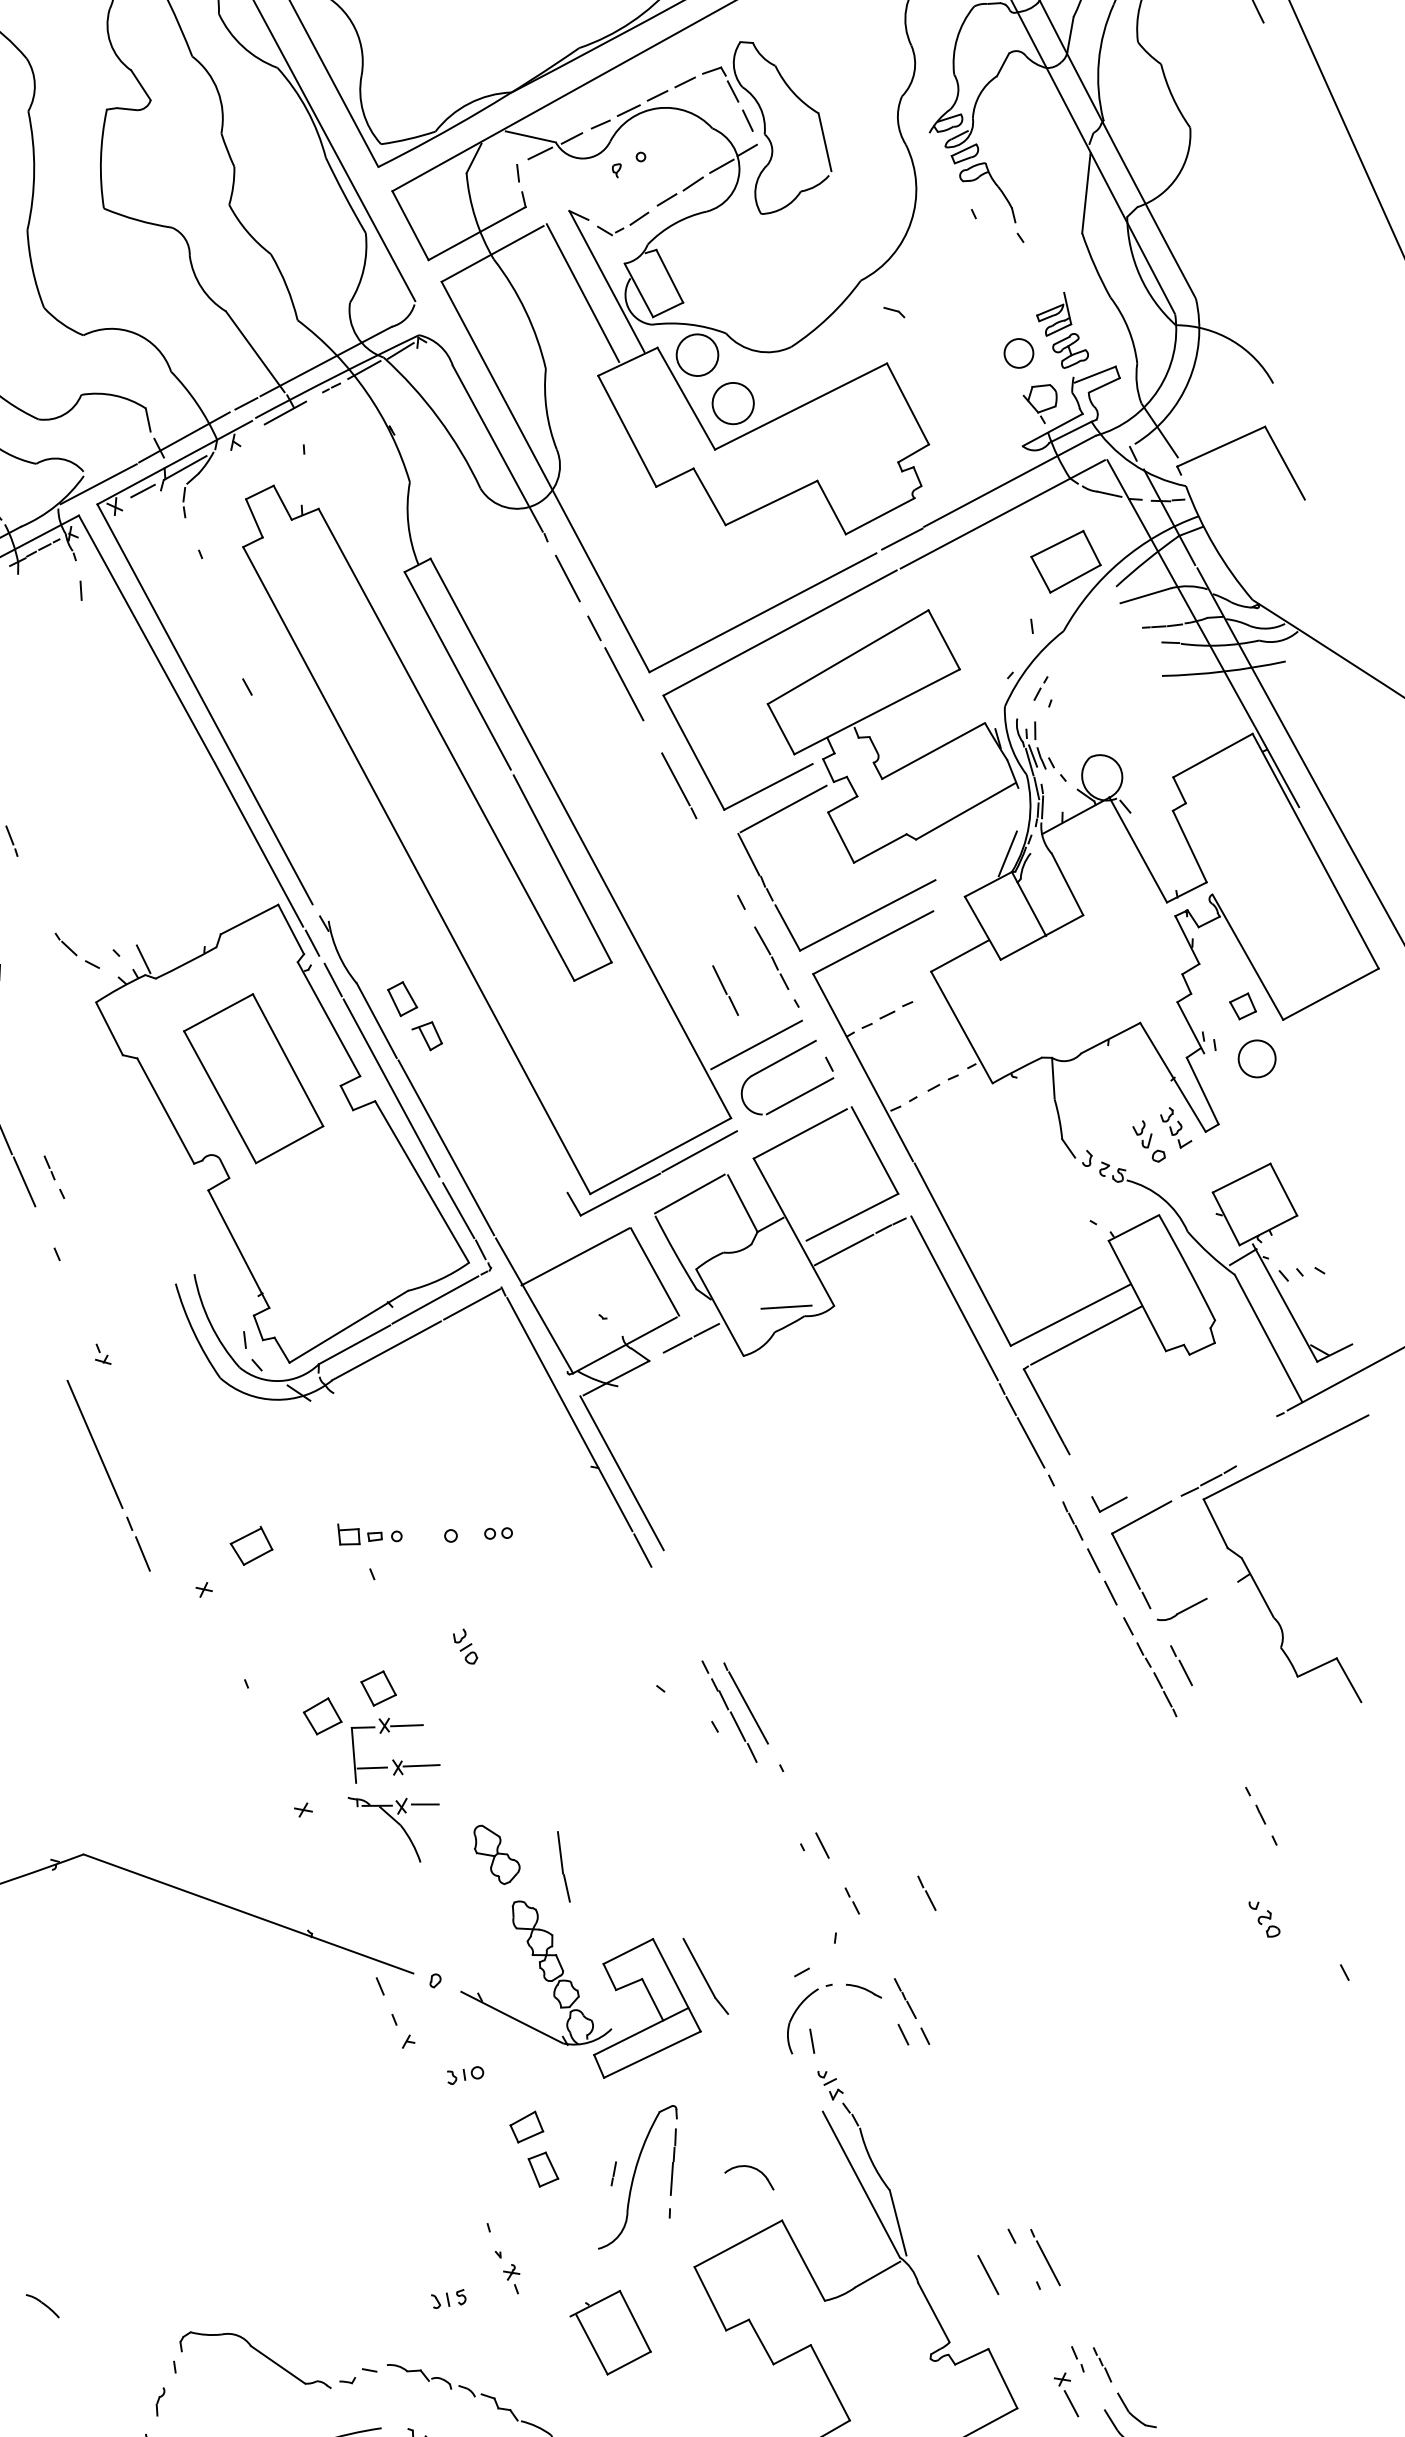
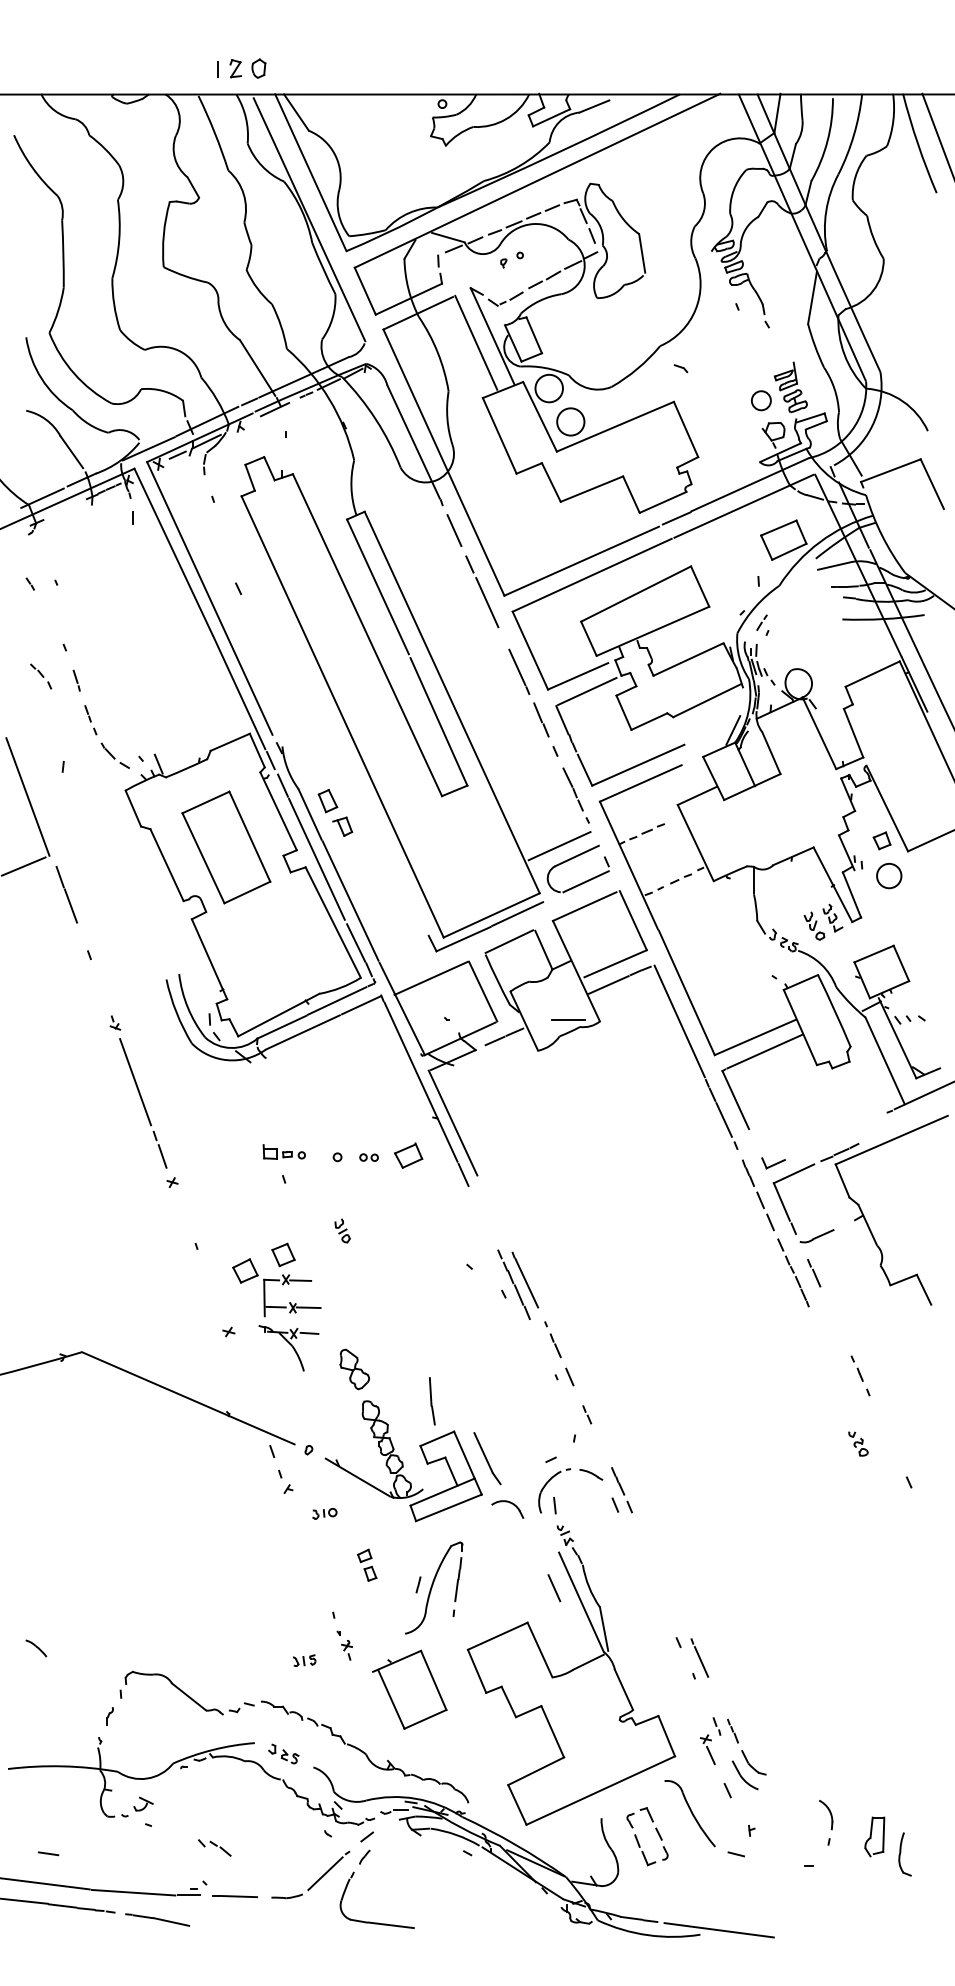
line: (725, 989) -> (541, 719), moved
part: (53, 1177) -> (90, 720), moved
line: (109, 1475) -> (143, 1103), moved
part: (251, 1545) -> (408, 1155), moved
part: (564, 1867) -> (432, 1401), moved
line: (926, 1892) -> (555, 1345), moved
part: (534, 2147) -> (367, 1564), size x0.62
part: (751, 2169) -> (509, 1503), moved
line: (988, 2275) -> (554, 1588), moved
part: (610, 2332) -> (409, 1689), size x1.43

